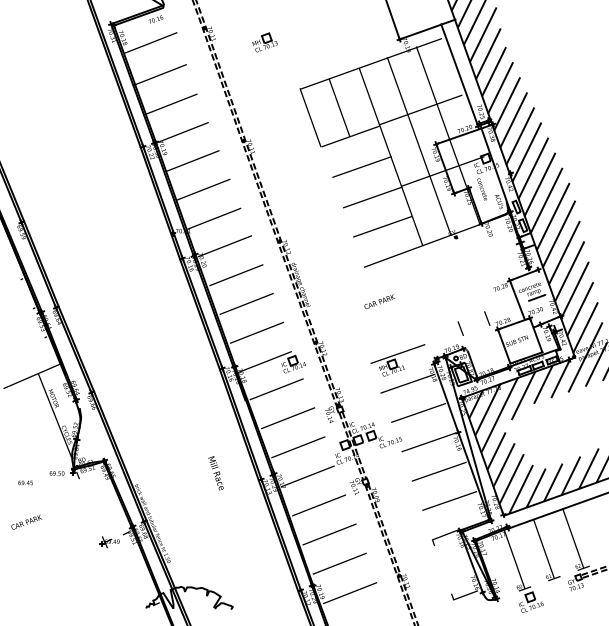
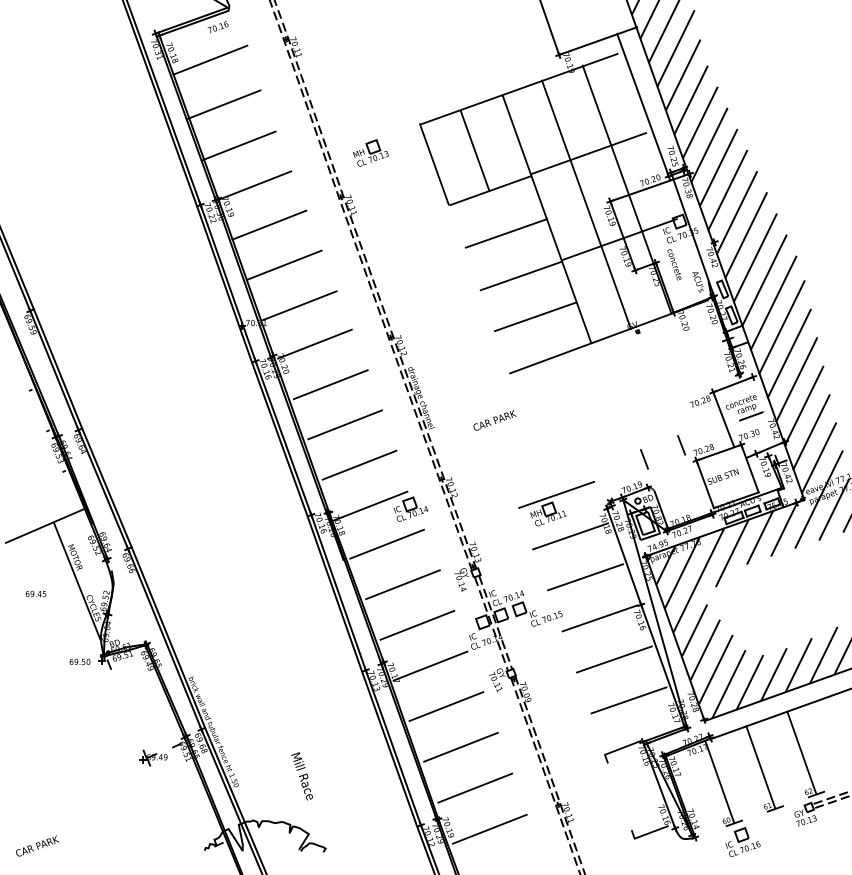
part: (264, 42) -> (370, 152), moved
text: (379, 301) -> (494, 420), moved
text: (215, 473) -> (301, 776), moved
text: (25, 482) -> (35, 593), moved
text: (26, 521) -> (37, 845), moved

